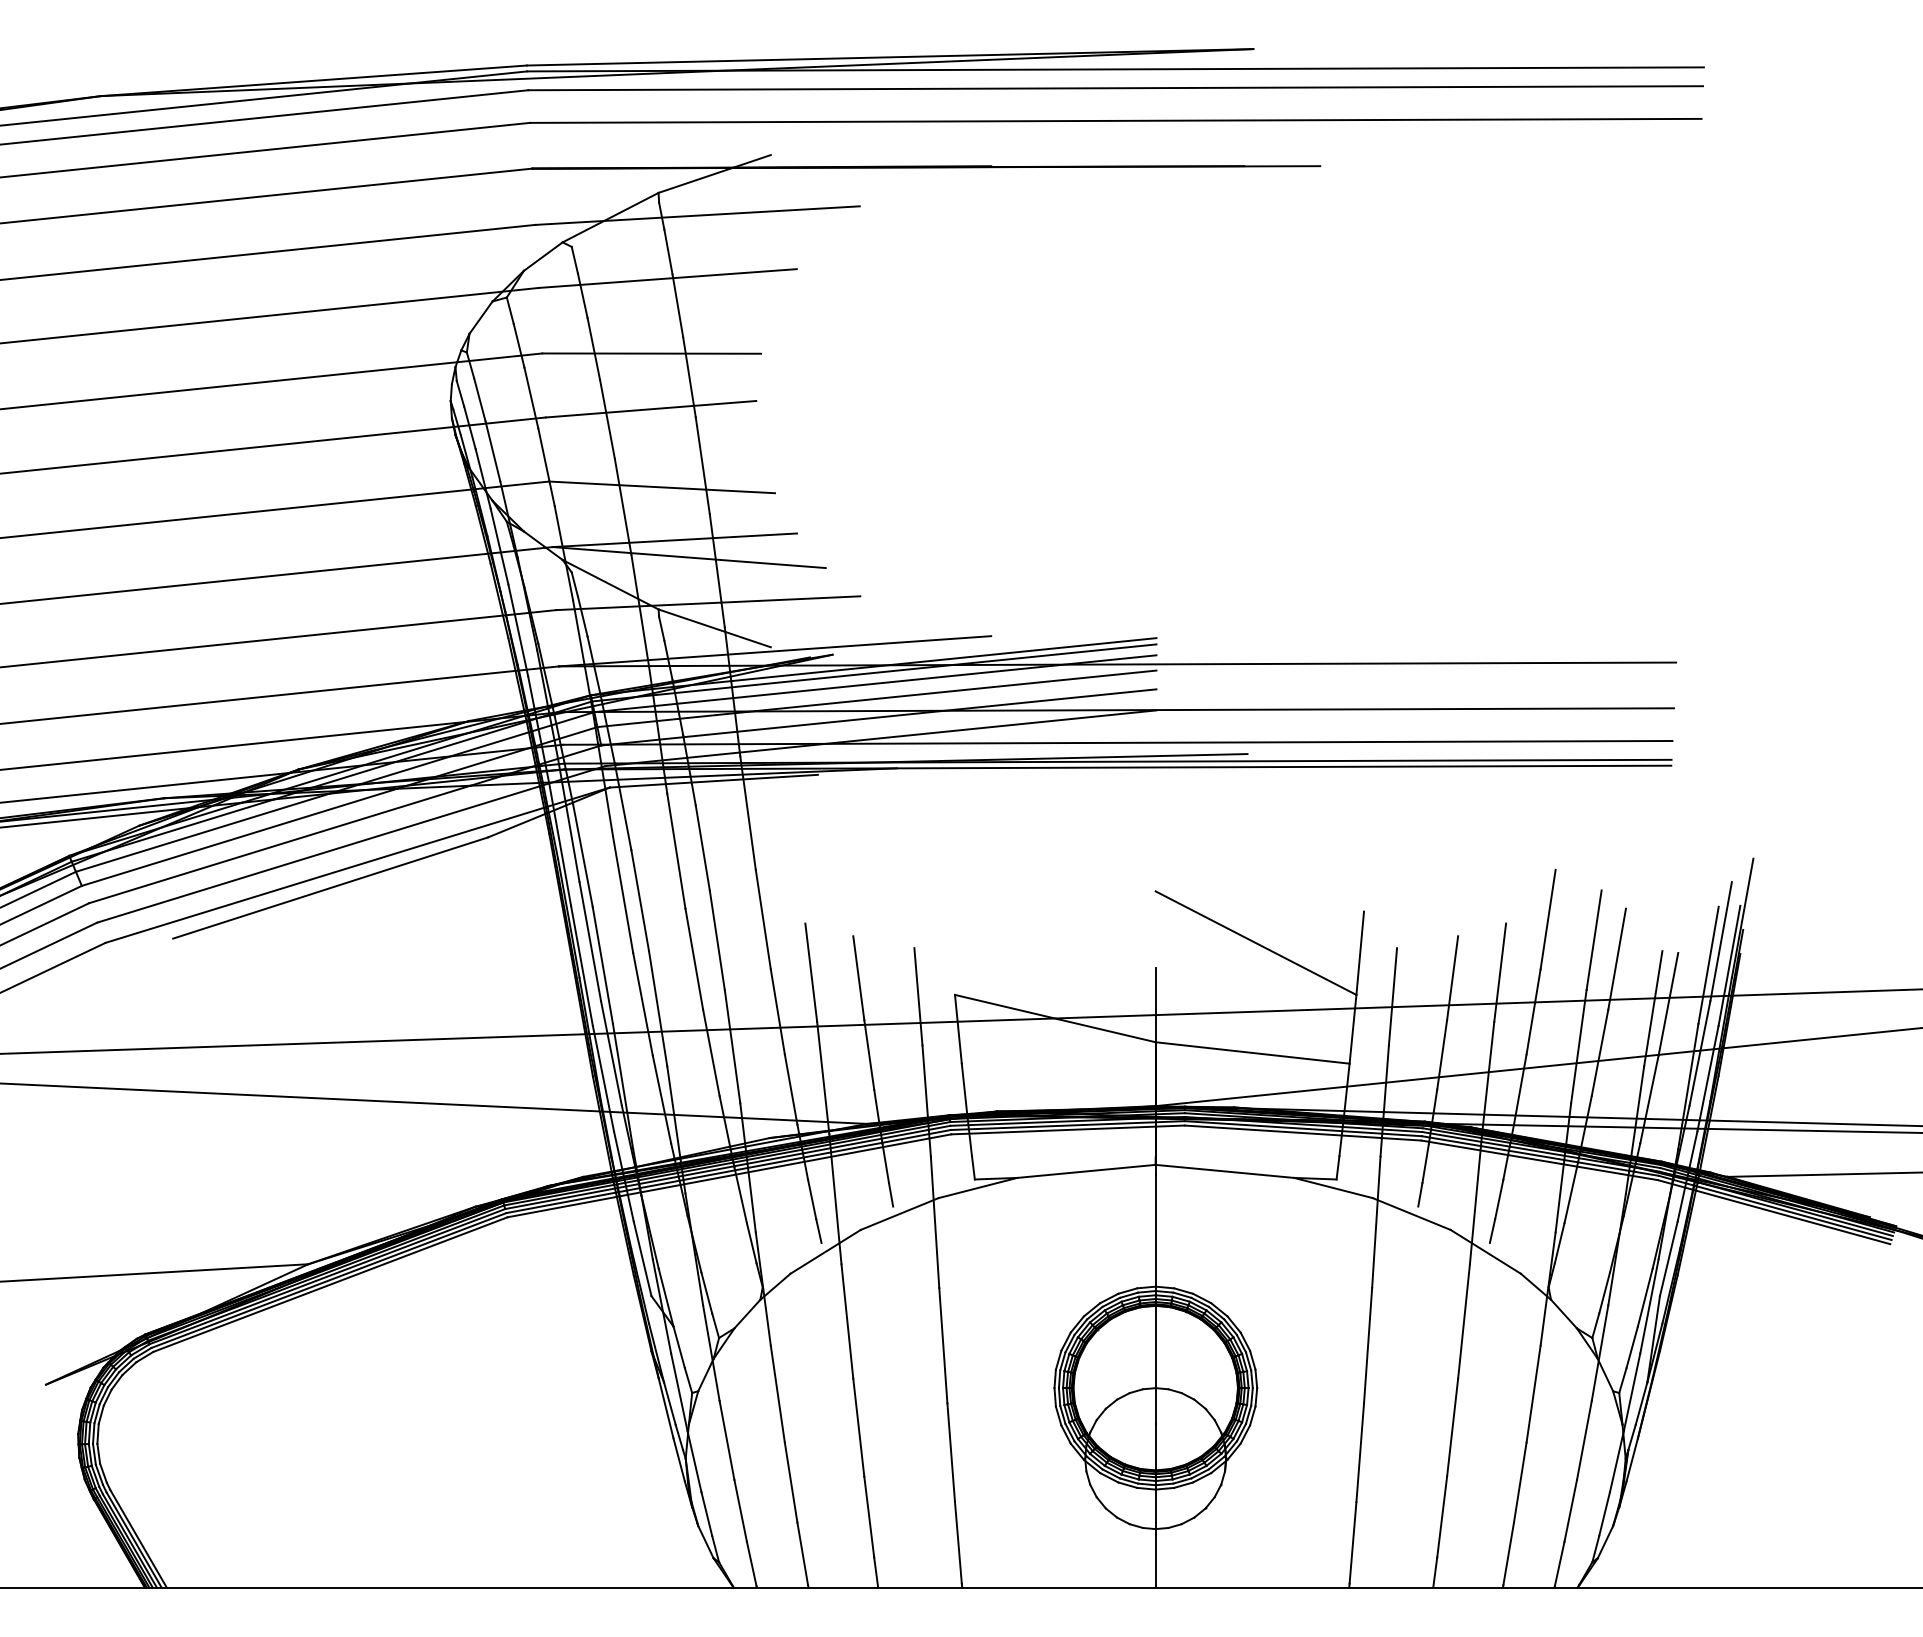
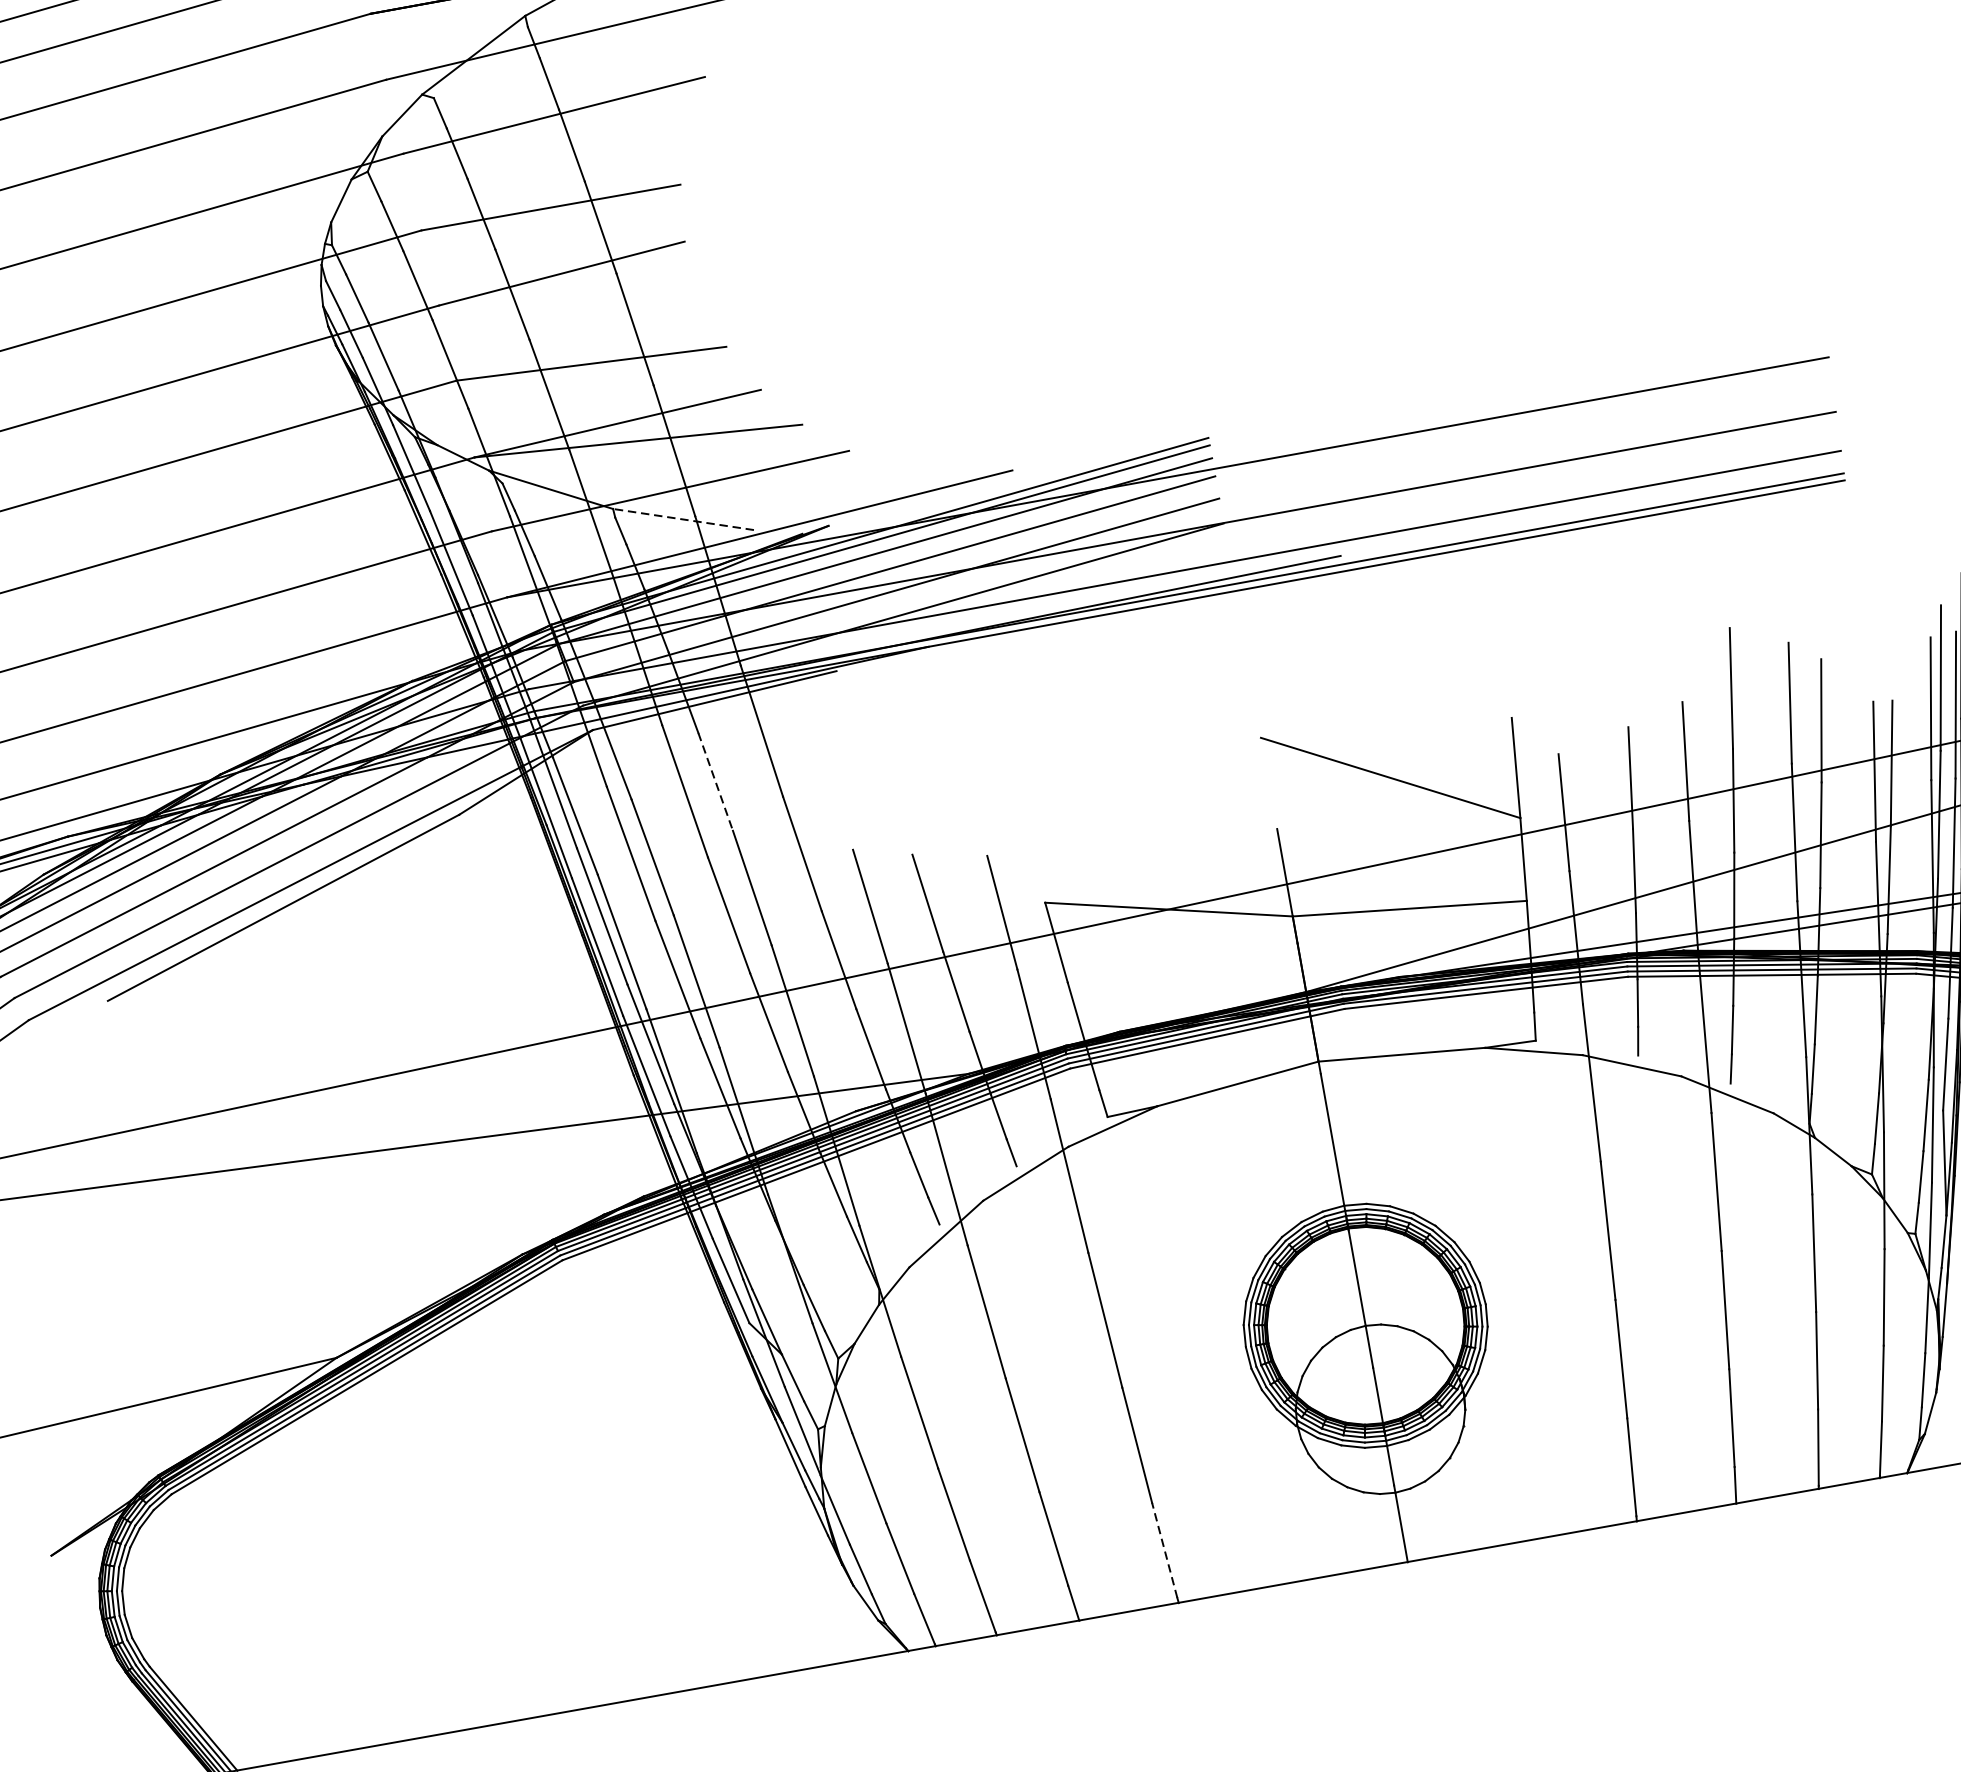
line: (714, 628) -> (683, 519), solid -> dashed
line: (702, 848) -> (715, 782), solid -> dashed
line: (958, 1542) -> (1164, 1550), solid -> dashed

